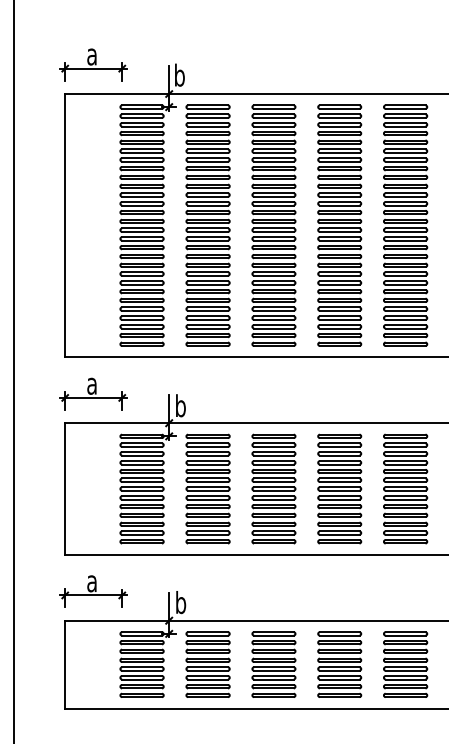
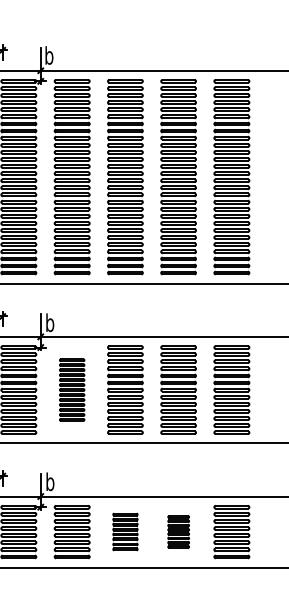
part: (207, 488) -> (71, 389), size x0.7
part: (273, 664) -> (125, 531), size x0.7
part: (339, 664) -> (178, 531), size x0.6

